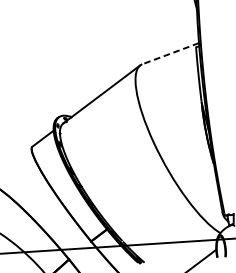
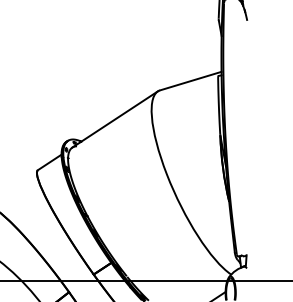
line: (170, 54) -> (190, 81), dashed -> solid

